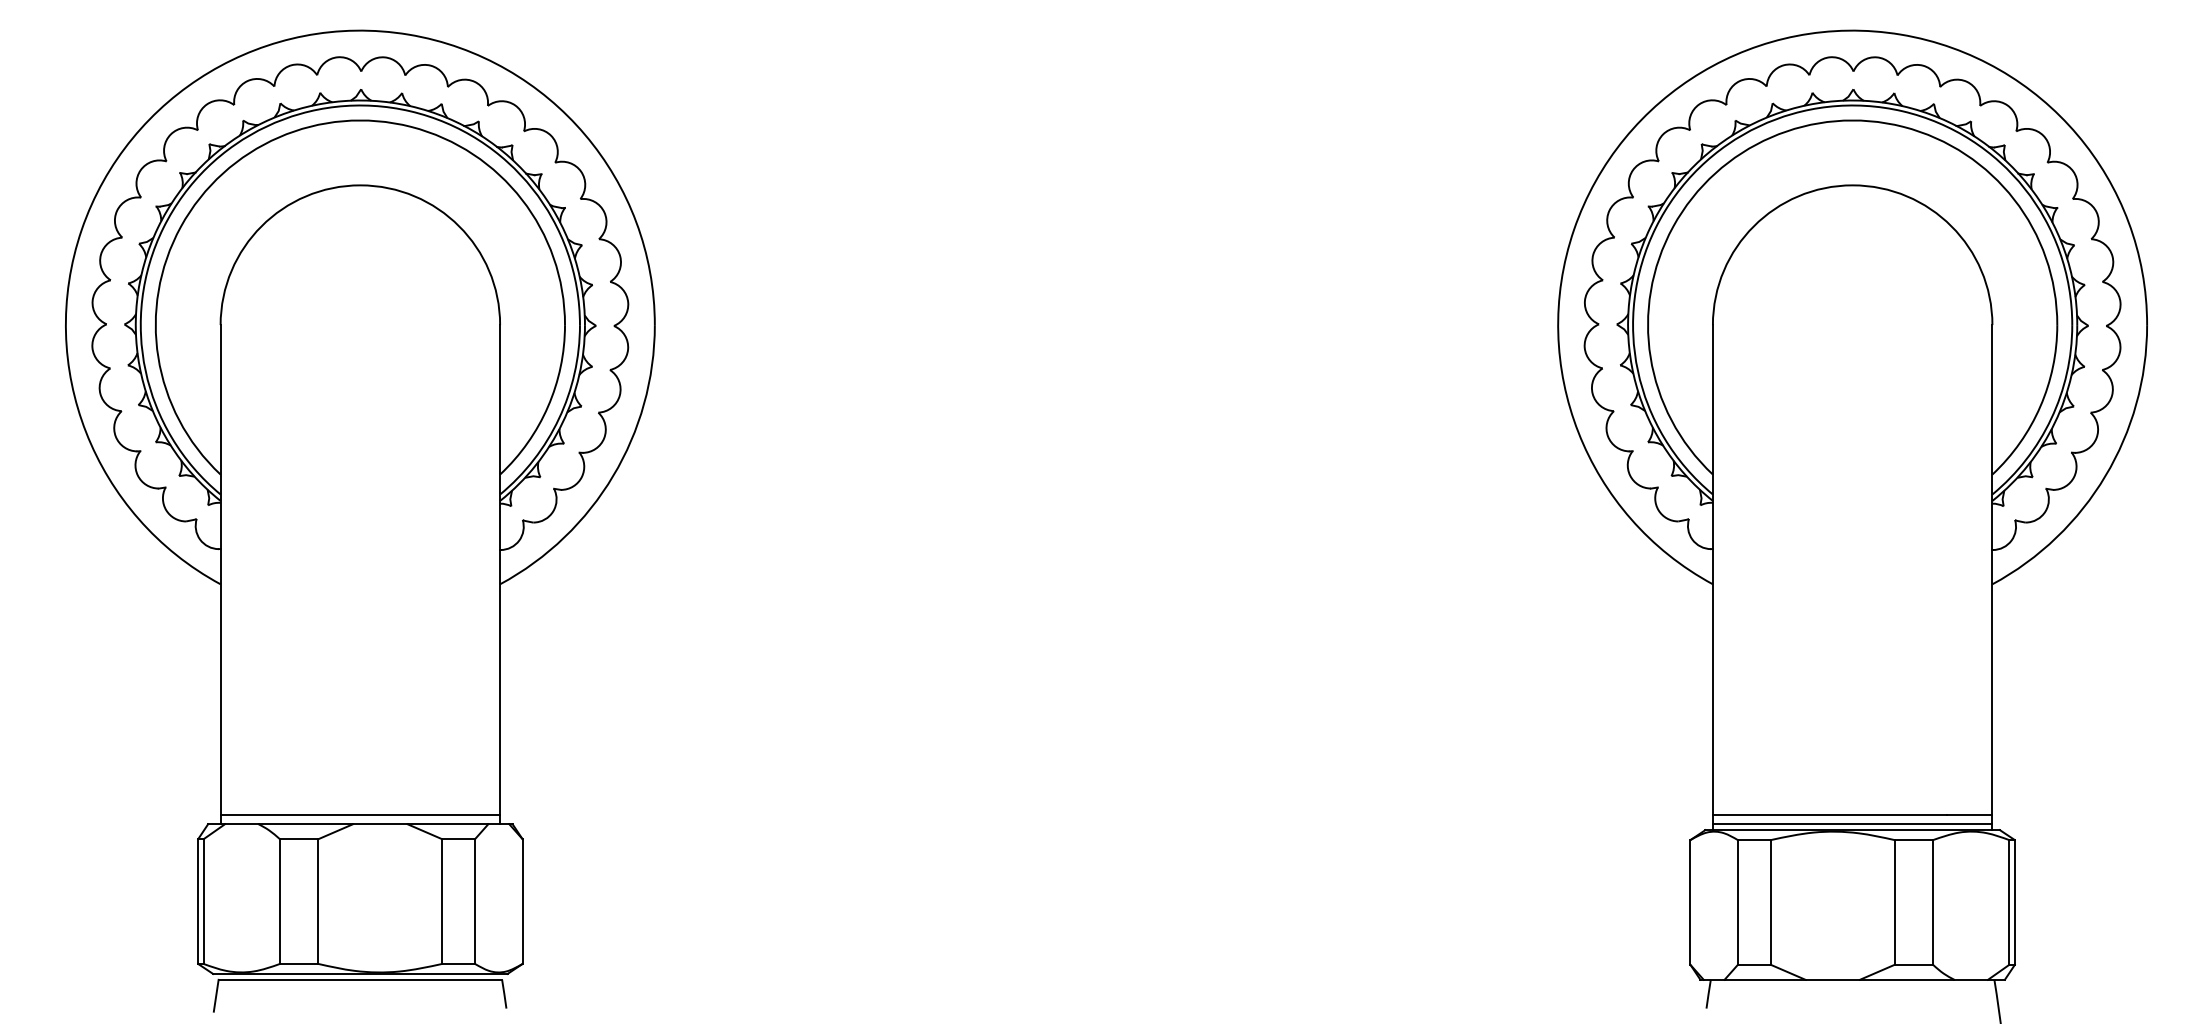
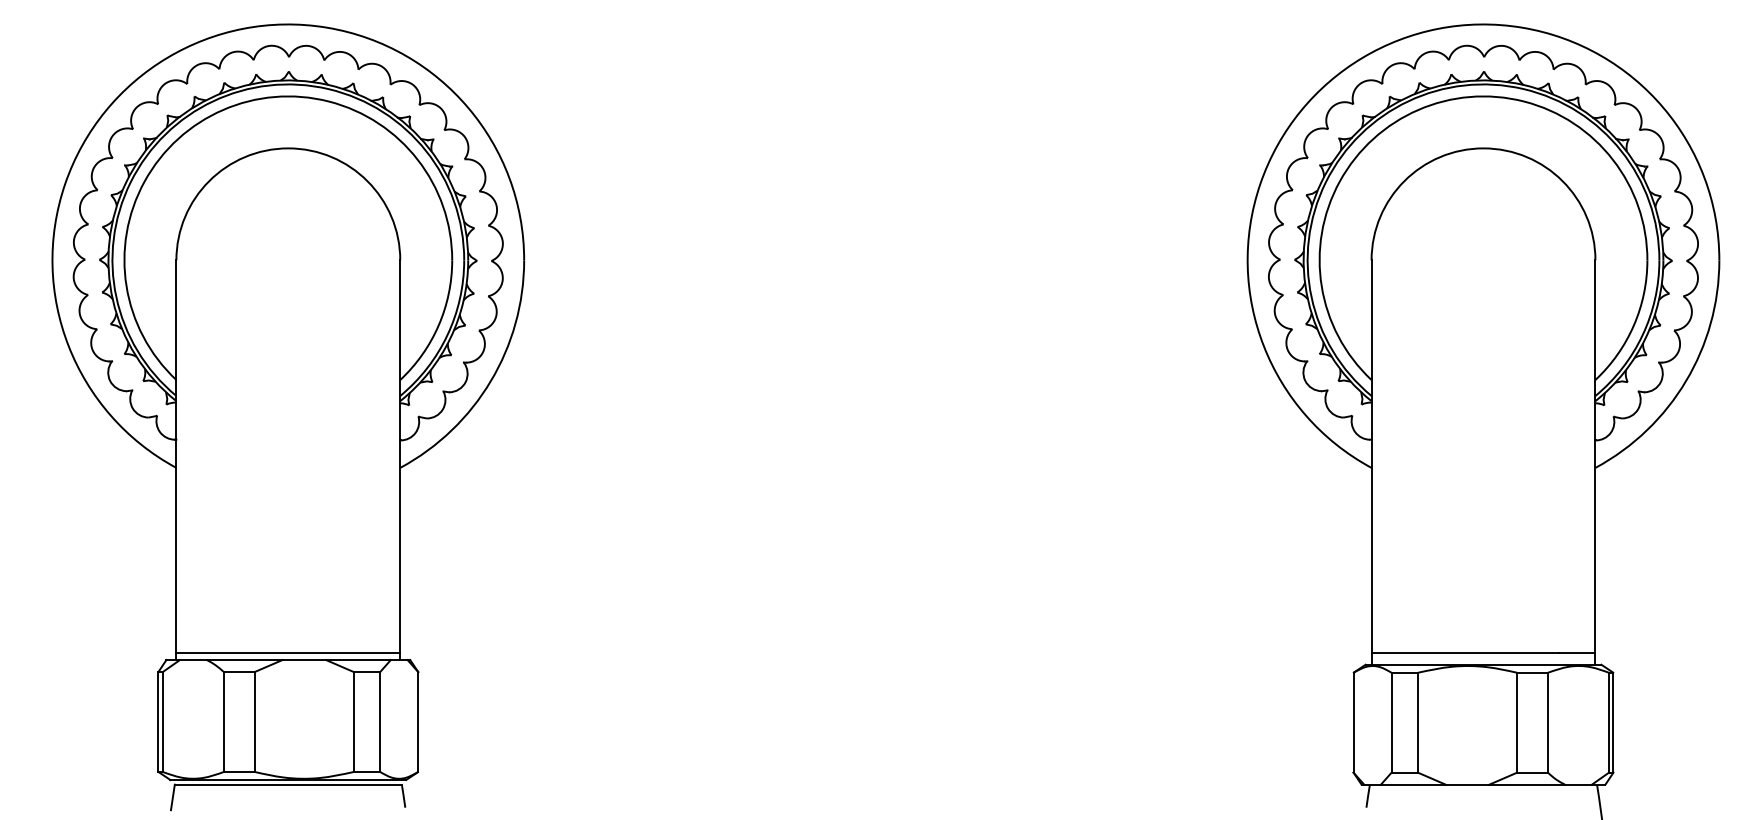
line: (1852, 824) -> (1483, 660), removed

